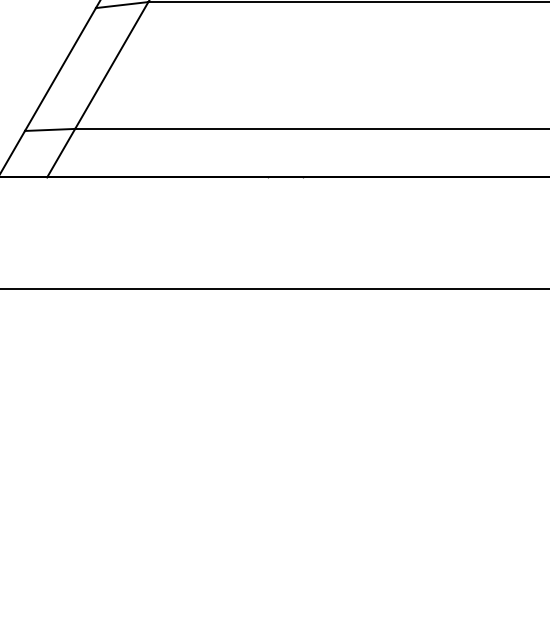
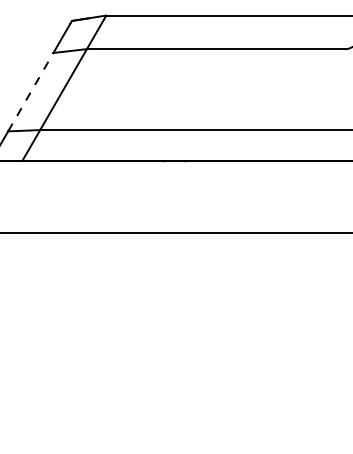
line: (61, 68) -> (31, 91), solid -> dashed

